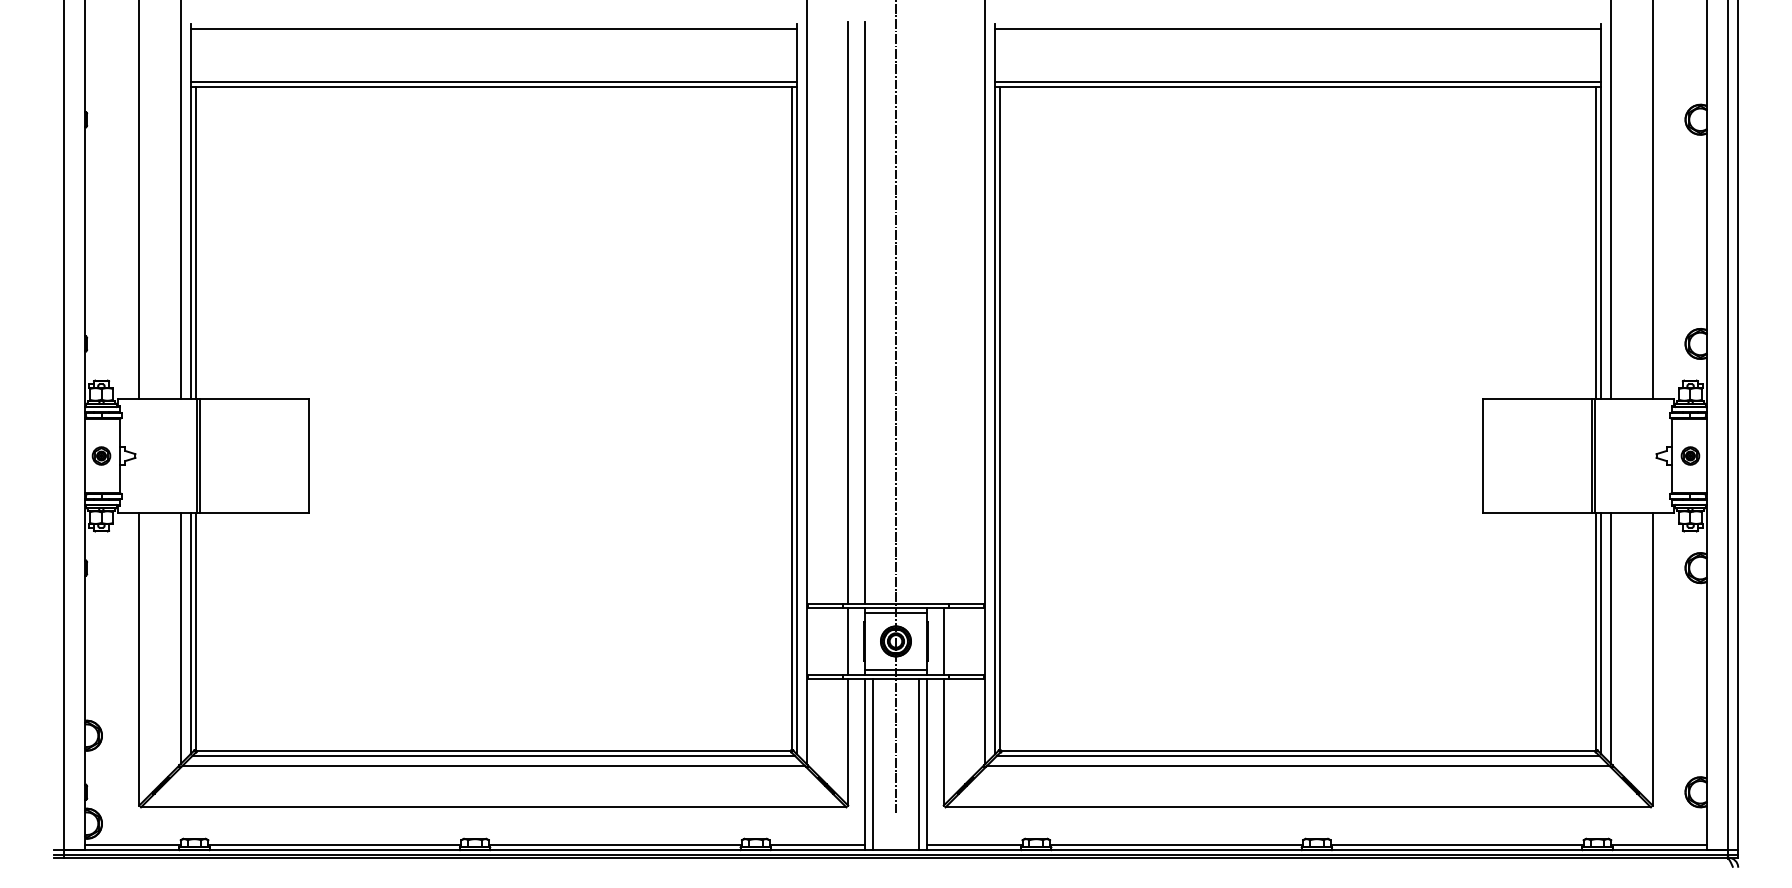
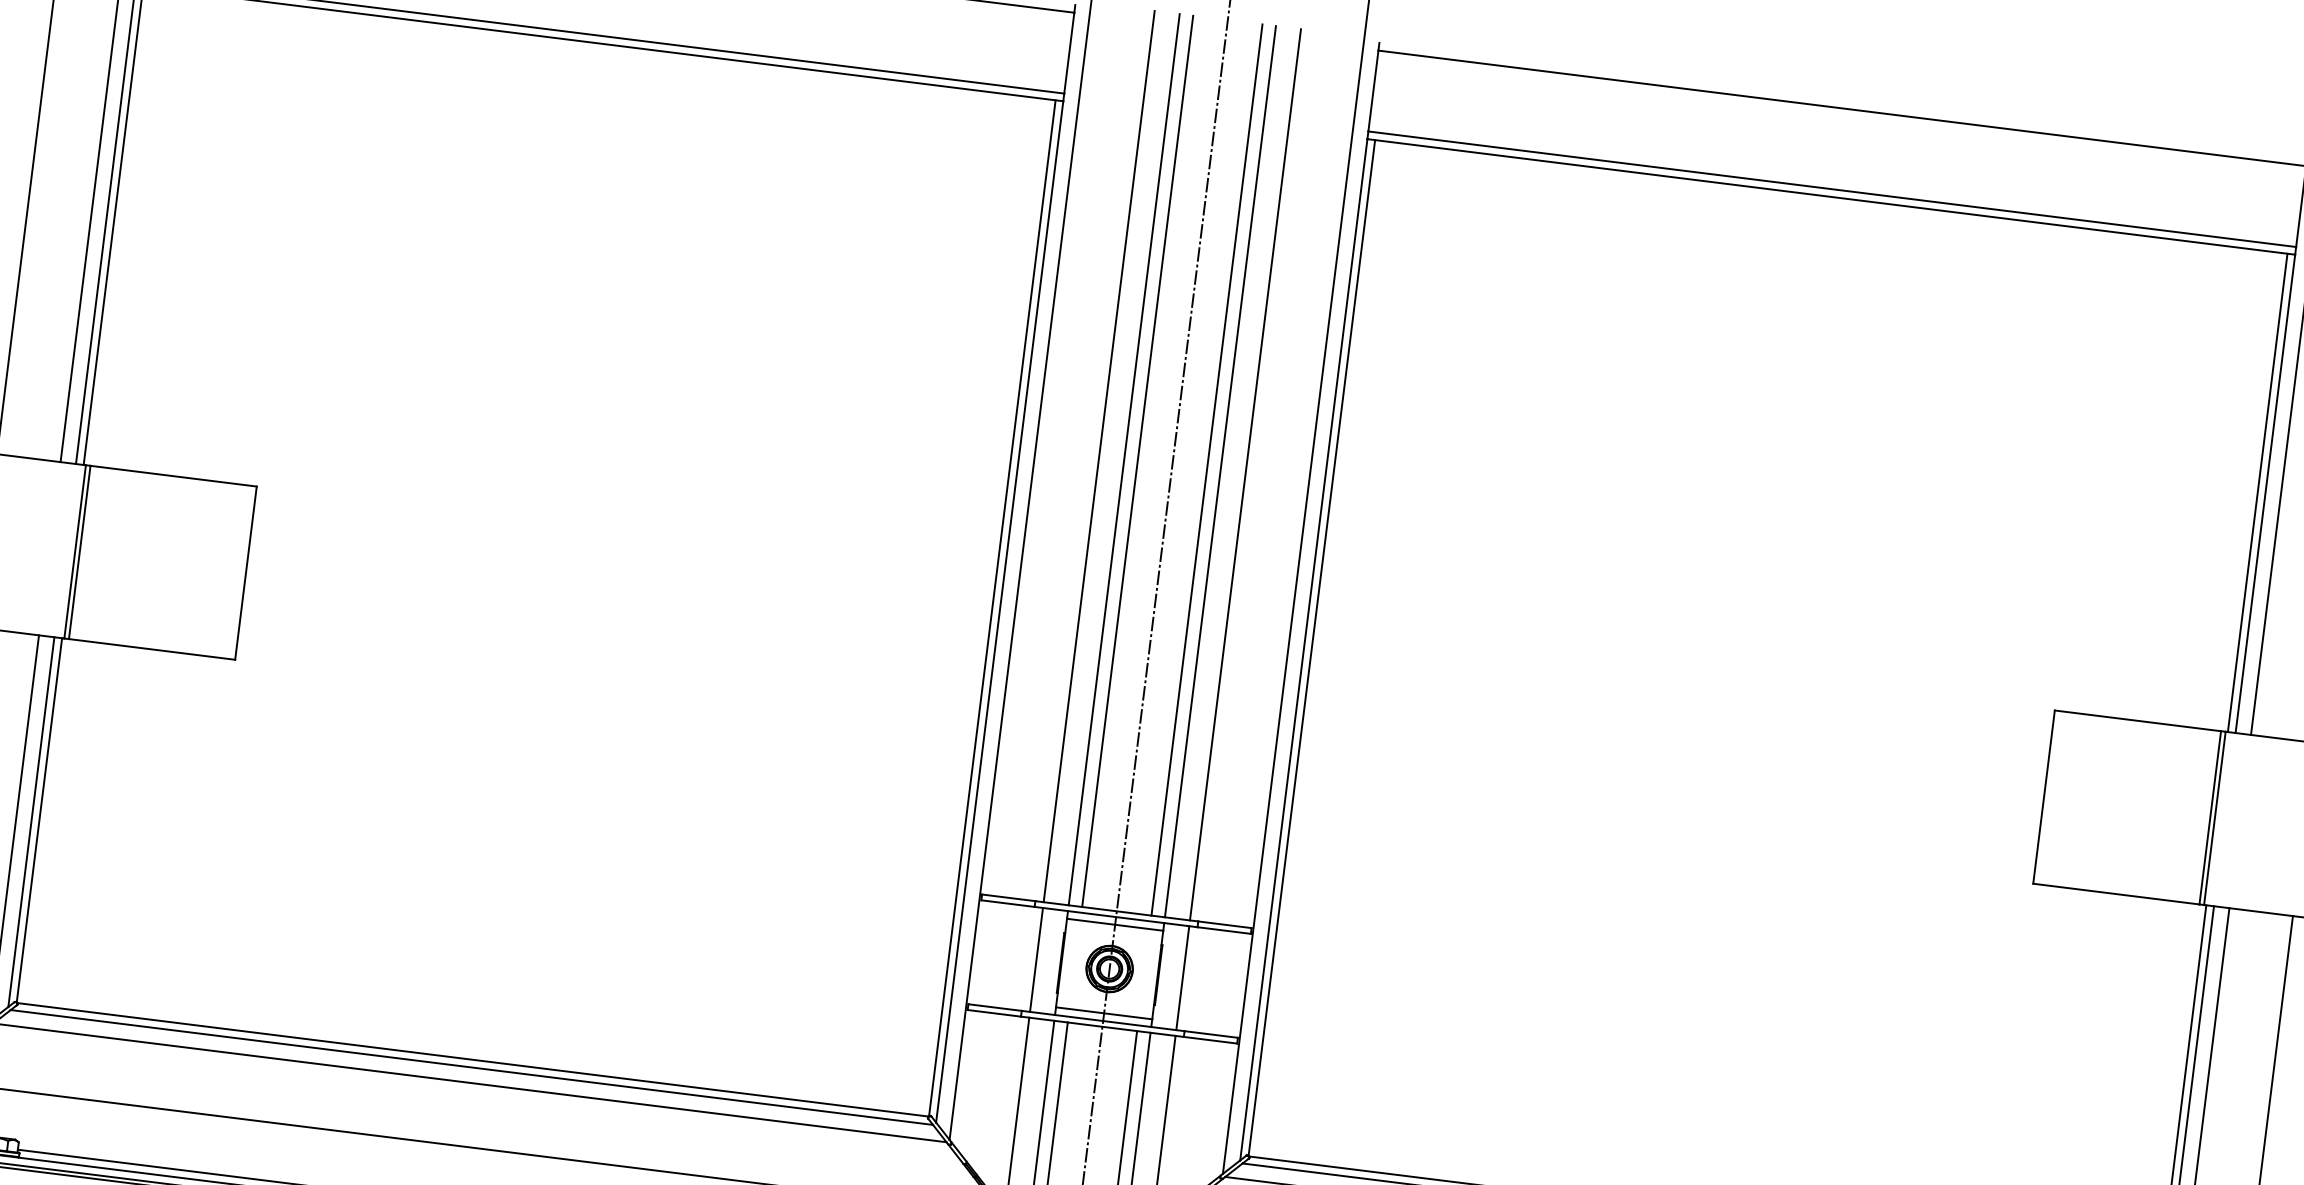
line: (873, 312) -> (1137, 461), added
line: (918, 312) -> (1206, 469), added
line: (927, 312) -> (1220, 471), added
line: (943, 312) -> (1245, 474), added

